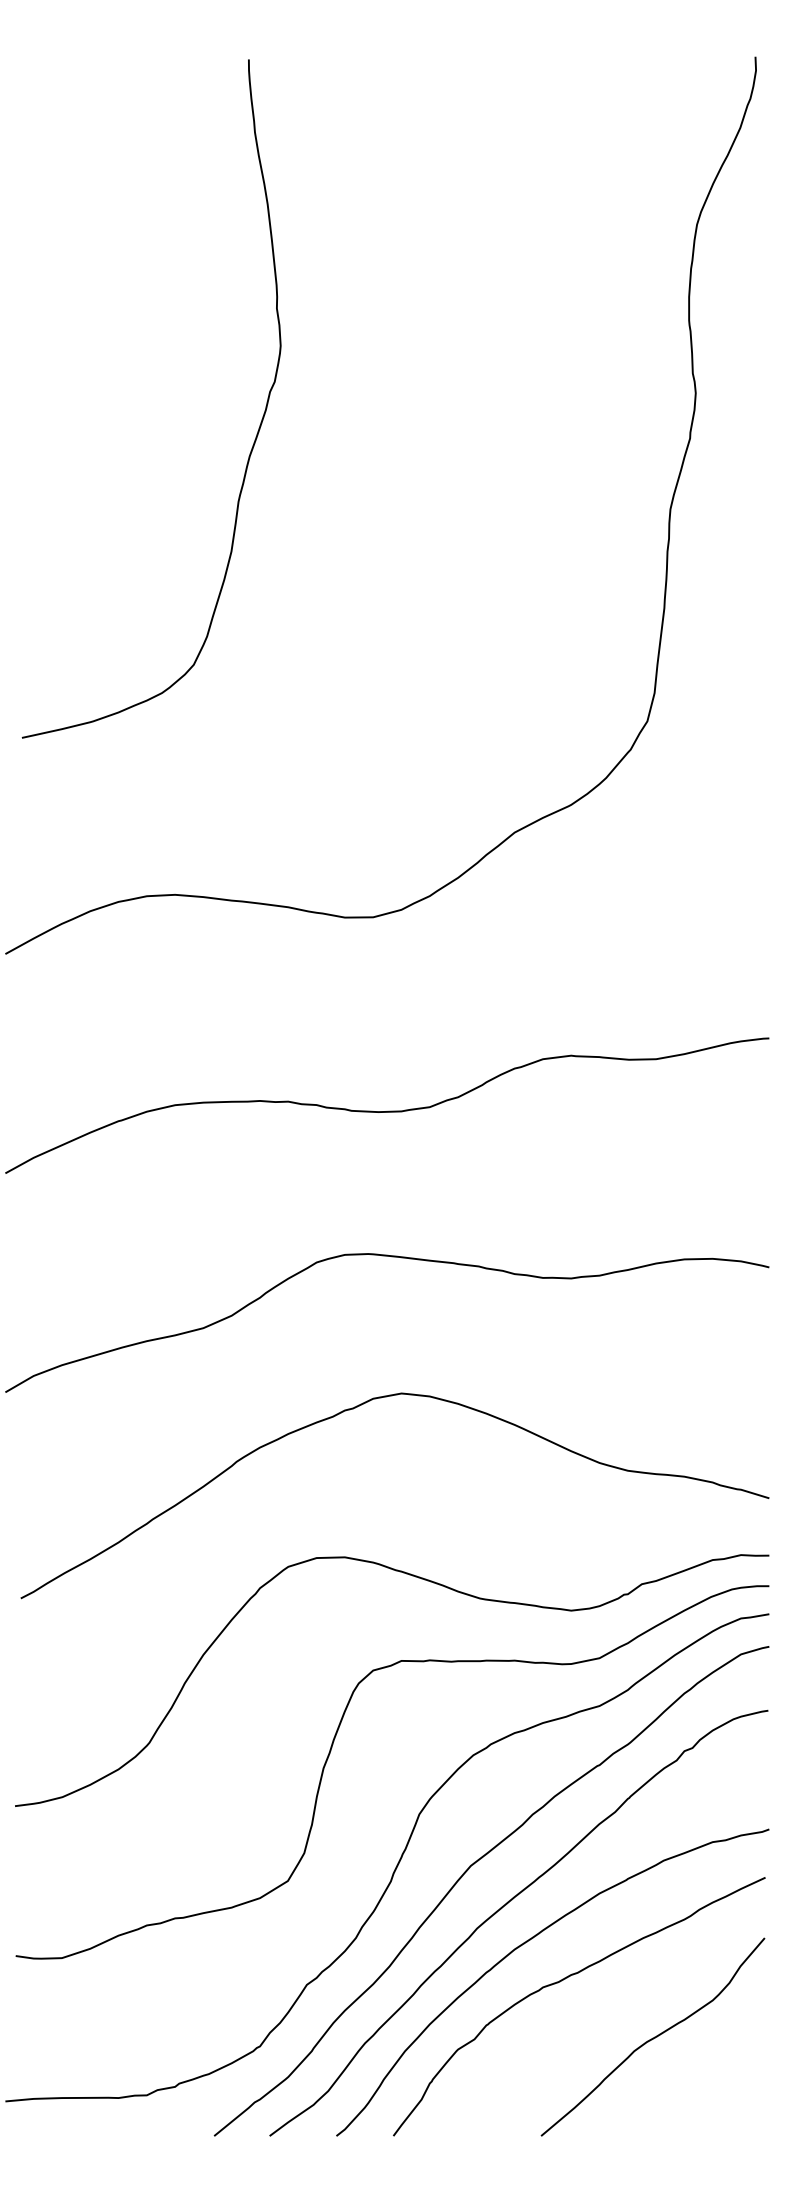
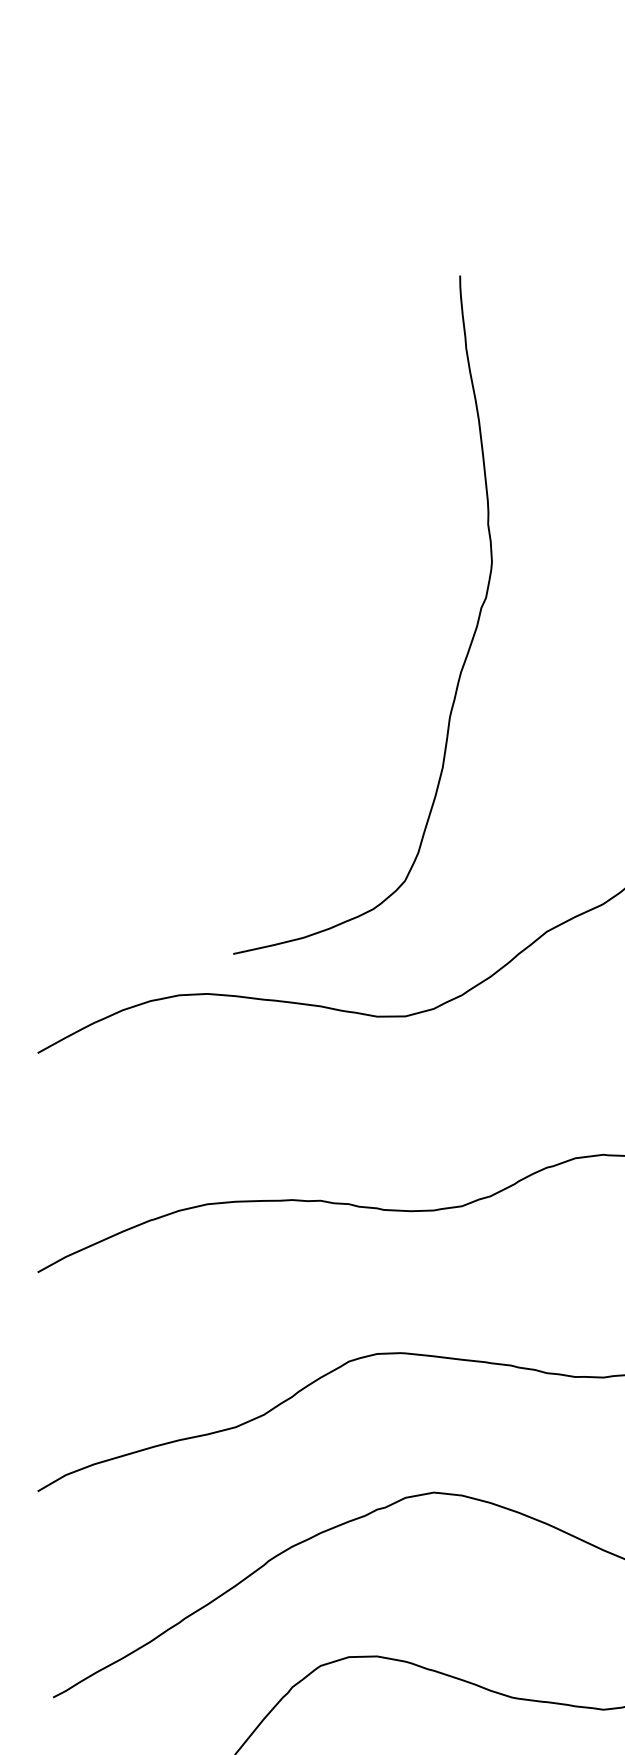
curve: (255, 436) -> (466, 652), moved

